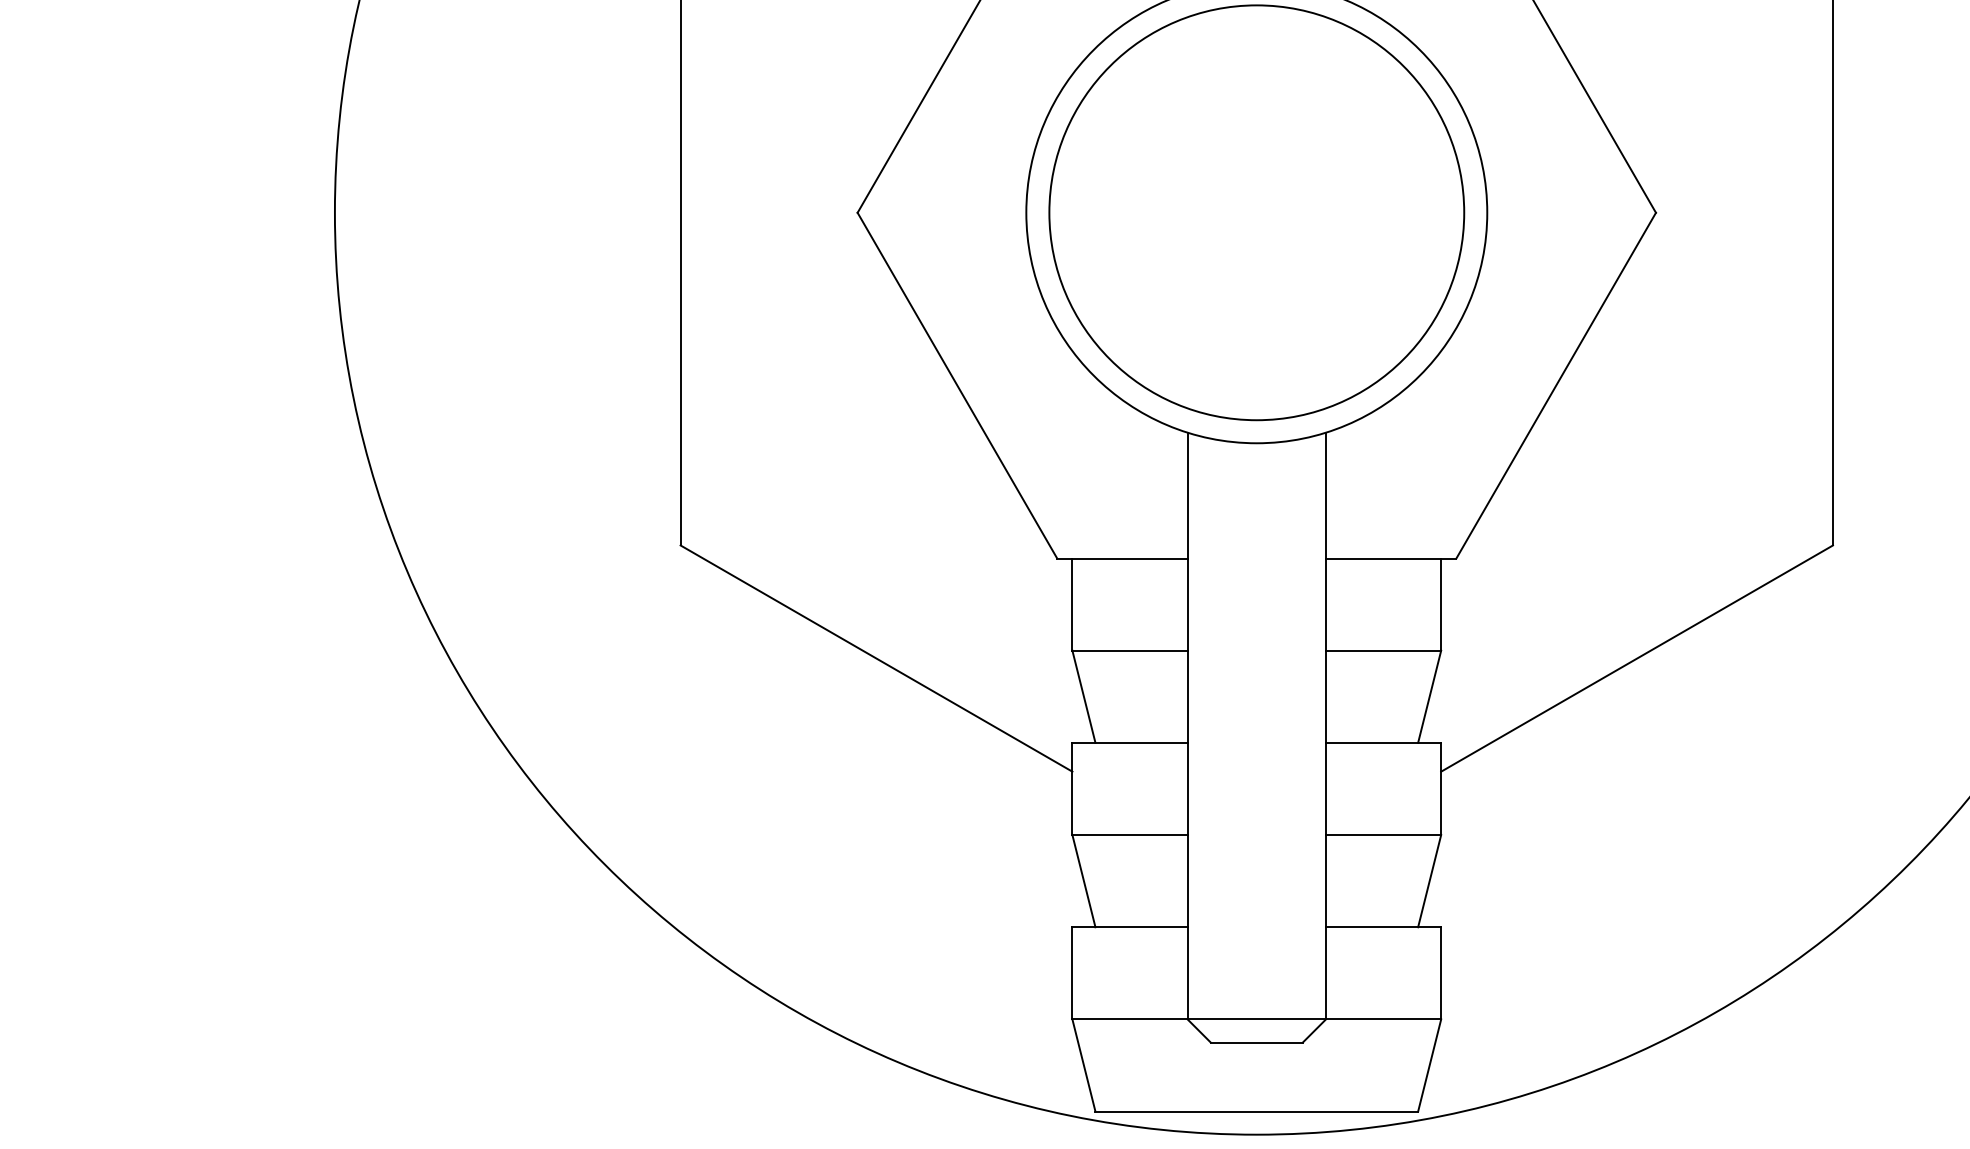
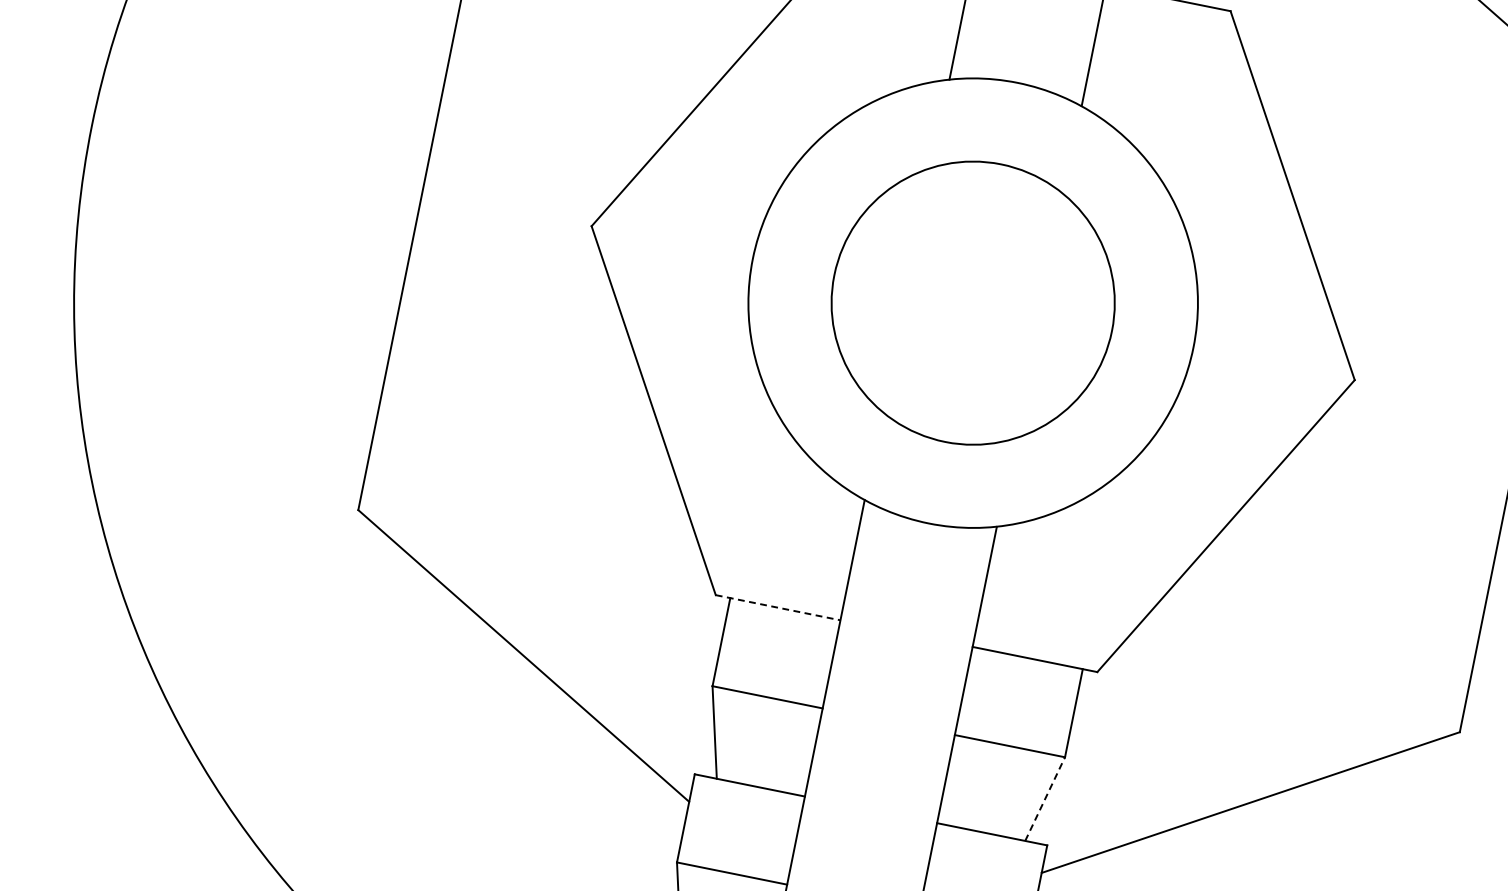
circle: (1256, 212) -> (972, 302), size x0.7
line: (1122, 558) -> (778, 607), solid -> dashed
line: (1429, 696) -> (1045, 798), solid -> dashed

